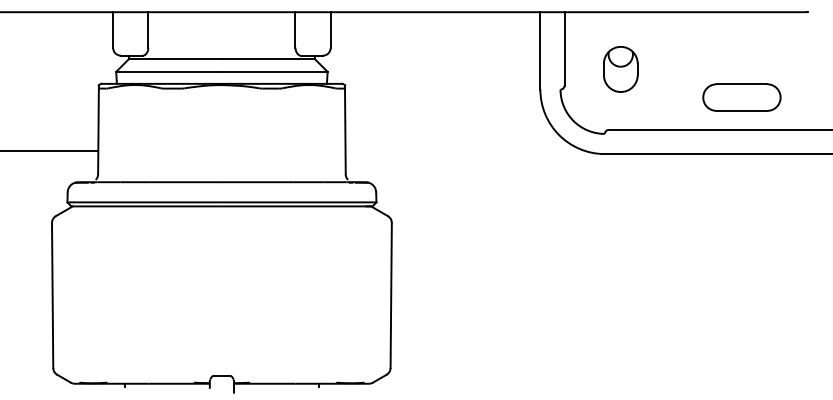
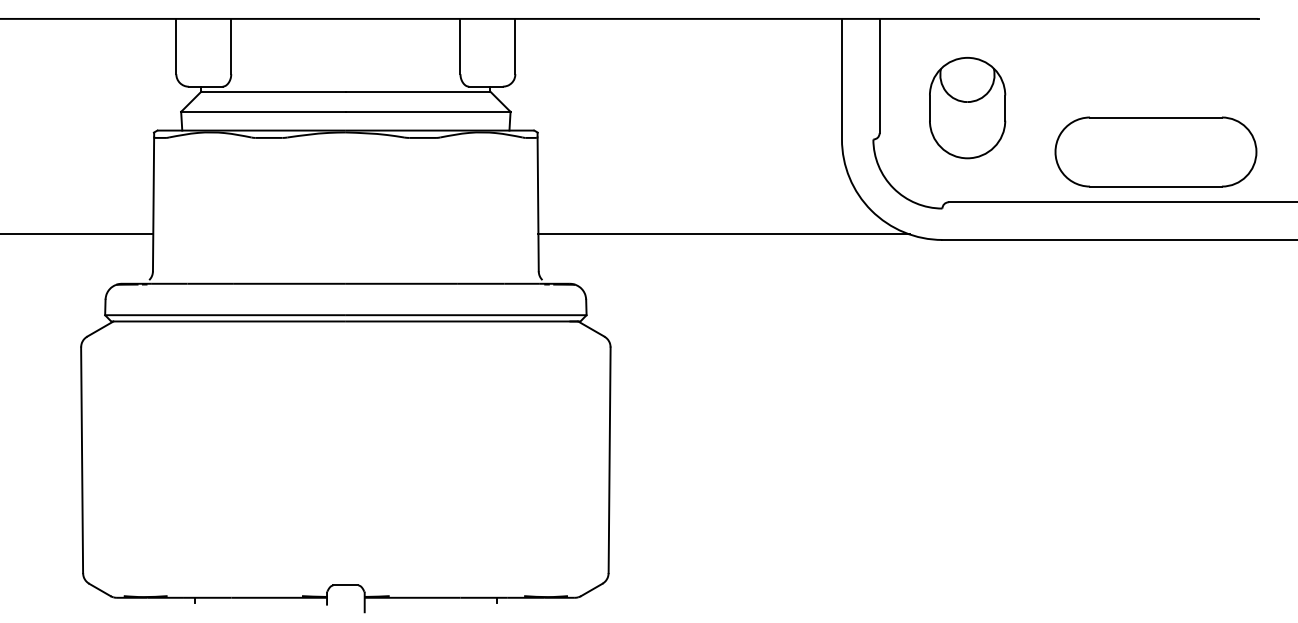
part: (620, 69) -> (966, 108), size x1.43
part: (741, 97) -> (1155, 151), size x1.67
line: (464, 150) -> (723, 234), added

